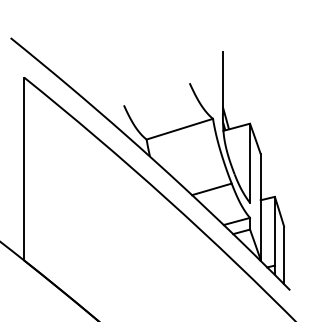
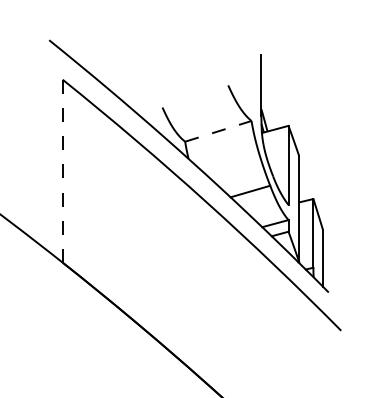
line: (179, 129) -> (218, 131), solid -> dashed
line: (23, 169) -> (62, 171), solid -> dashed

